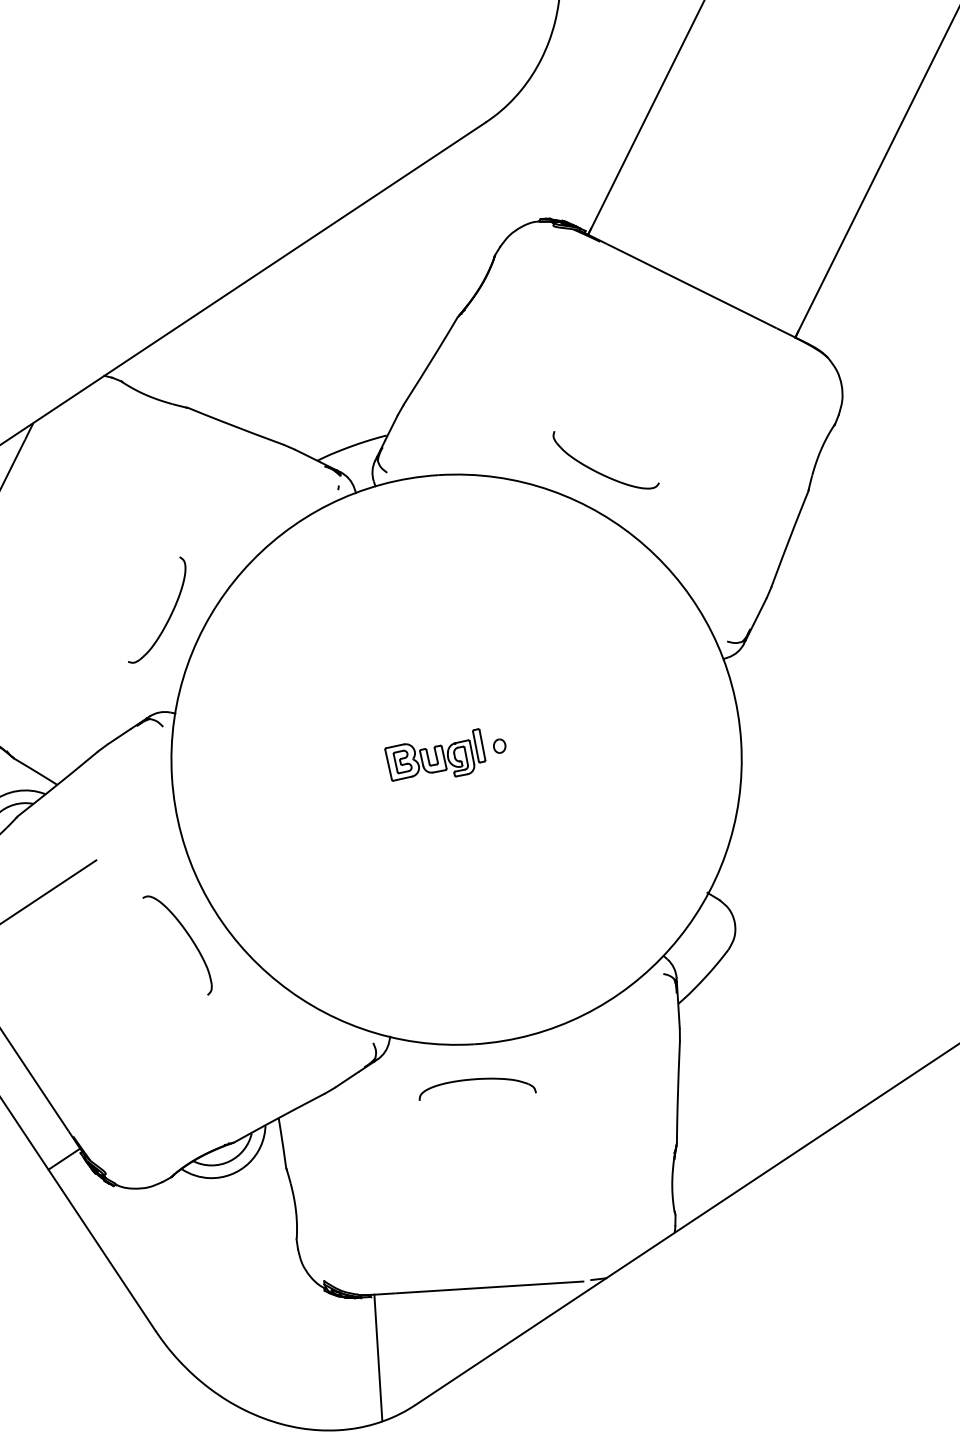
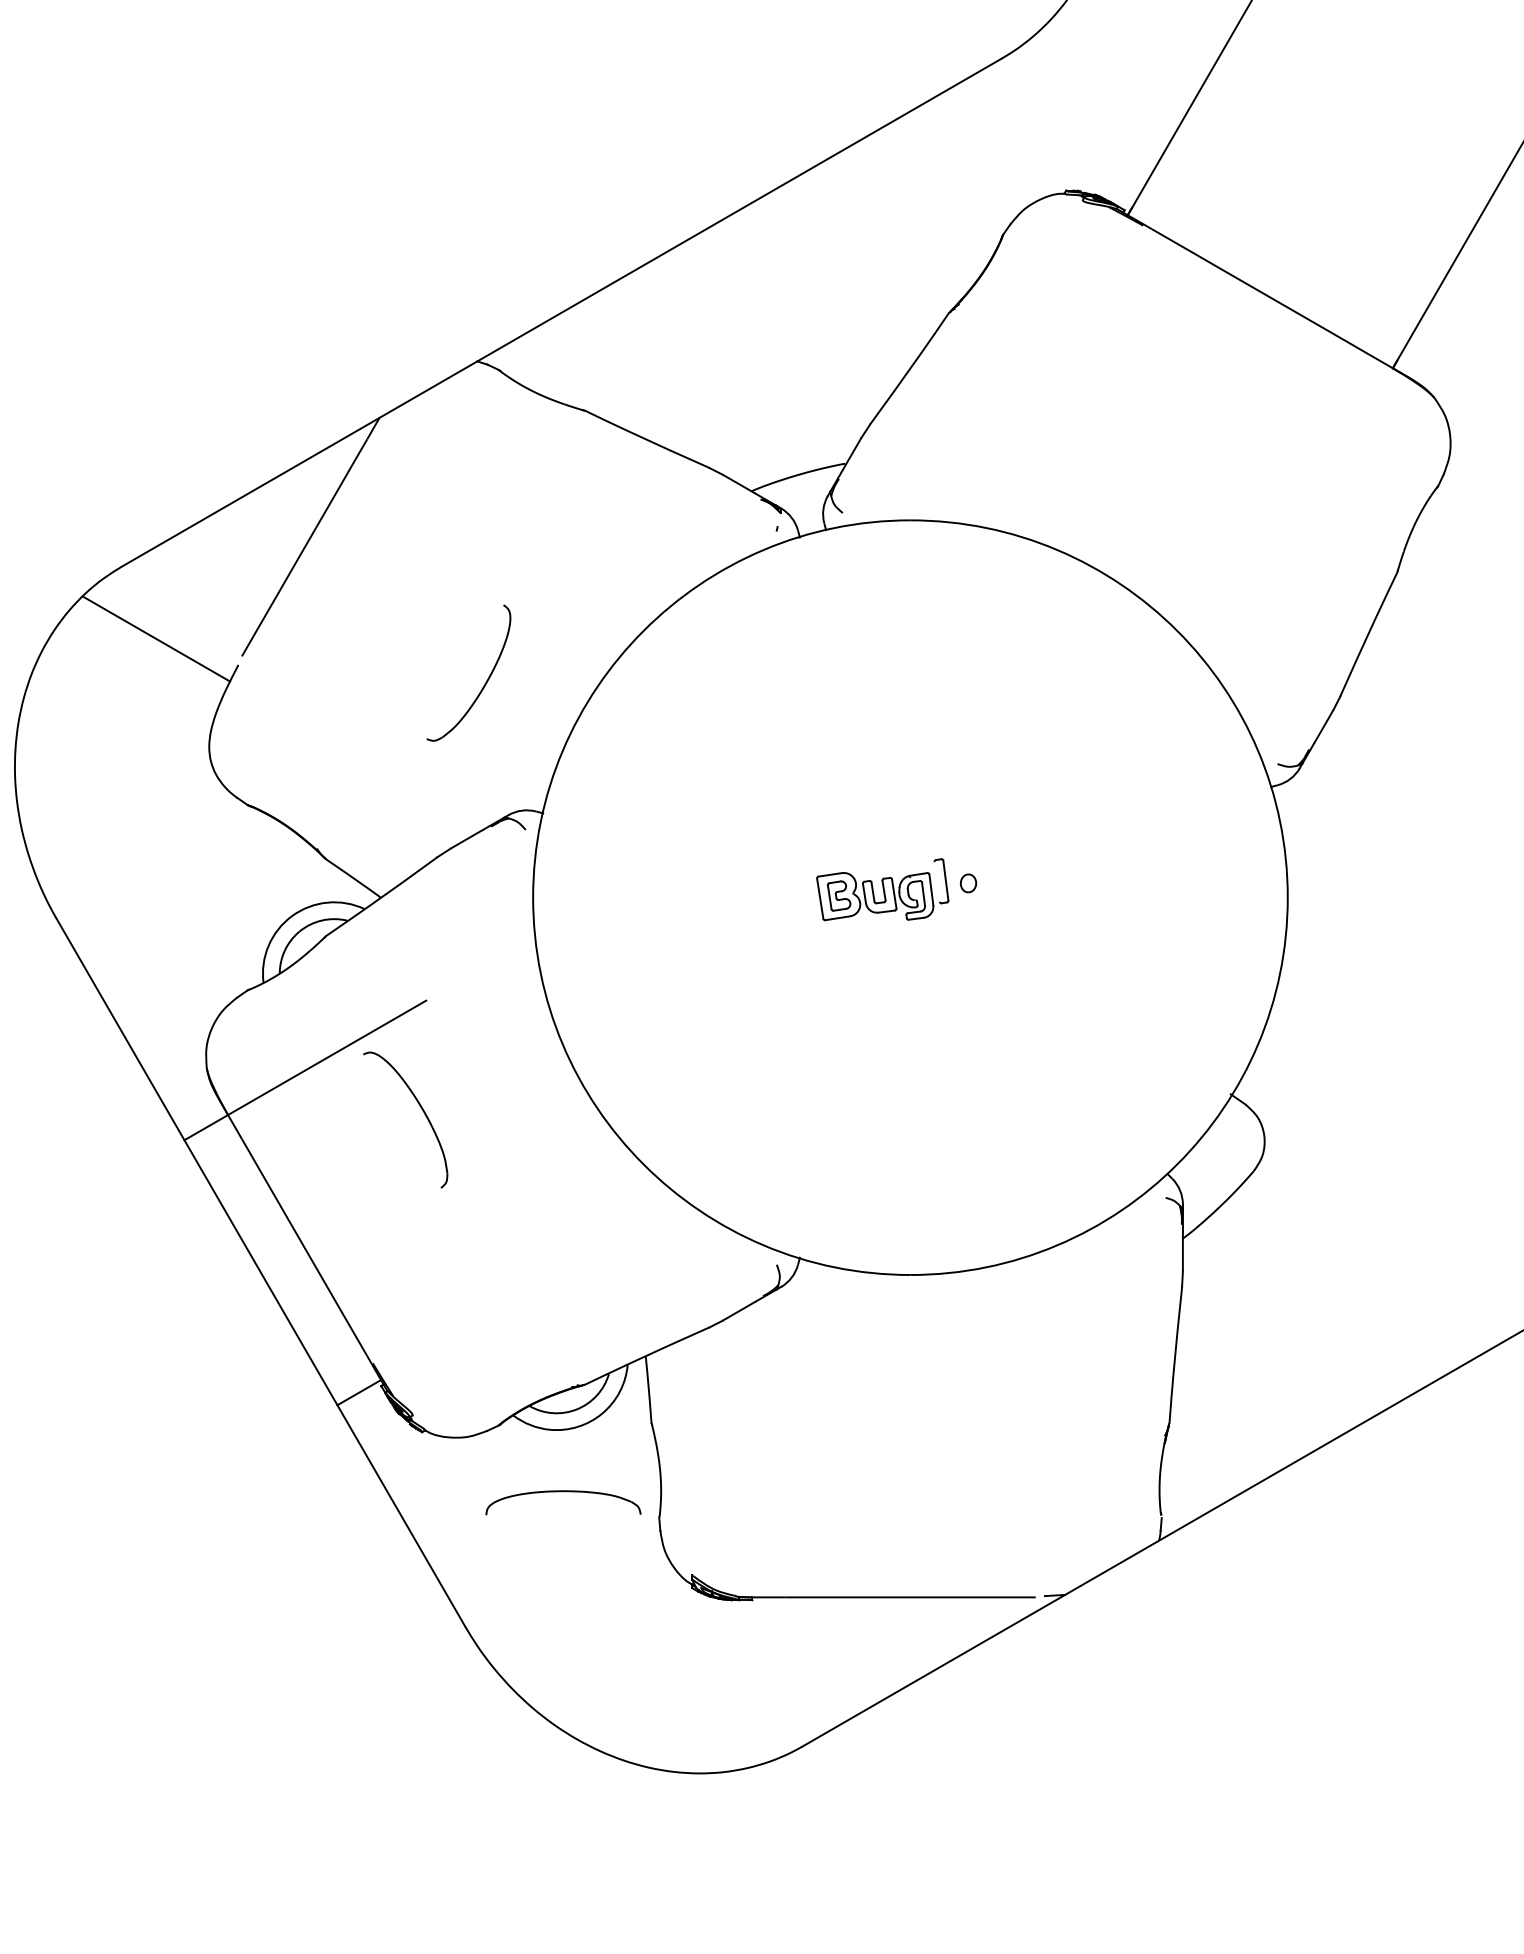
part: (597, 471) -> (1120, 528), removed
part: (170, 614) -> (486, 680), moved
line: (475, 746) -> (936, 881), removed
part: (189, 938) -> (422, 1111), moved
part: (476, 1080) -> (563, 1492), moved
line: (378, 1358) -> (757, 1681), removed

